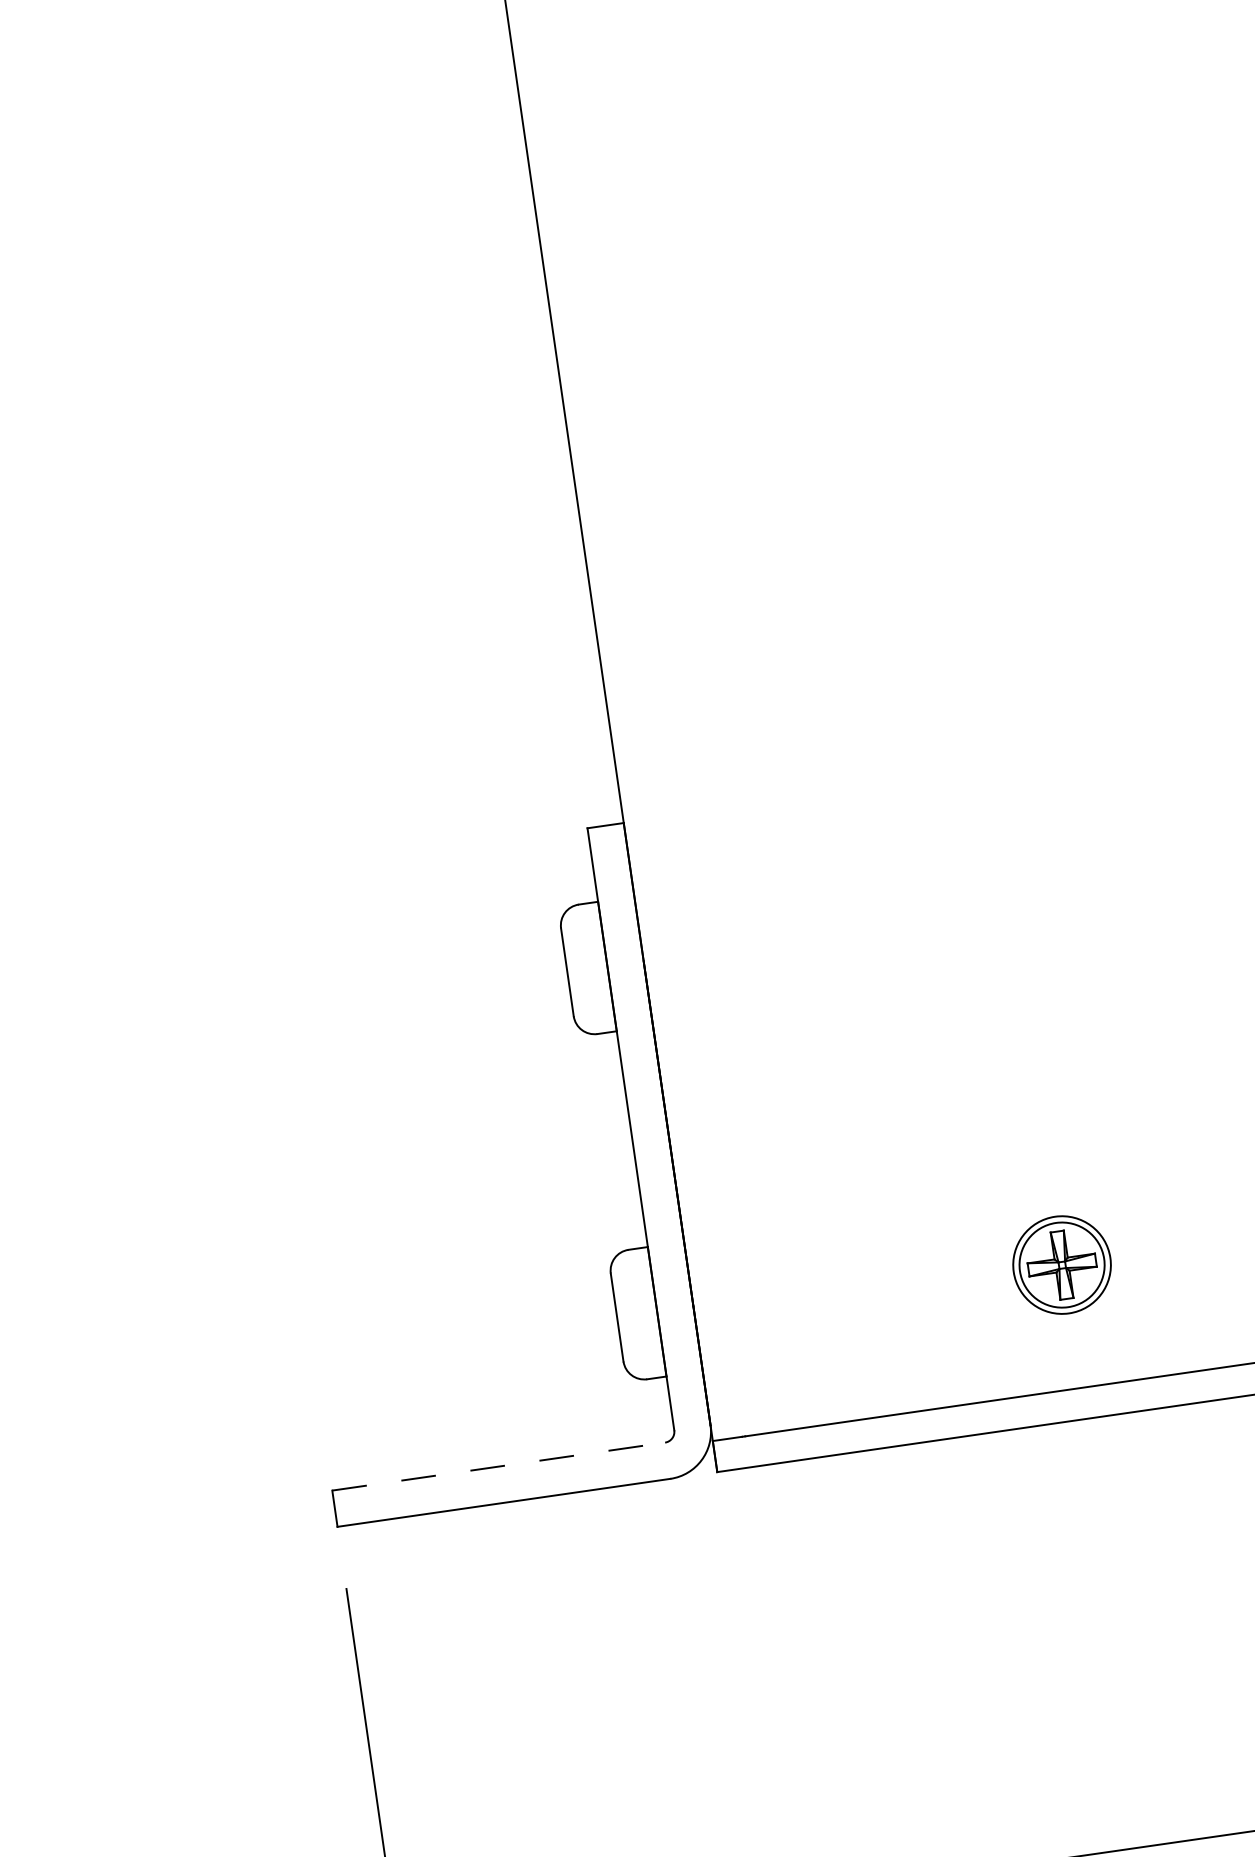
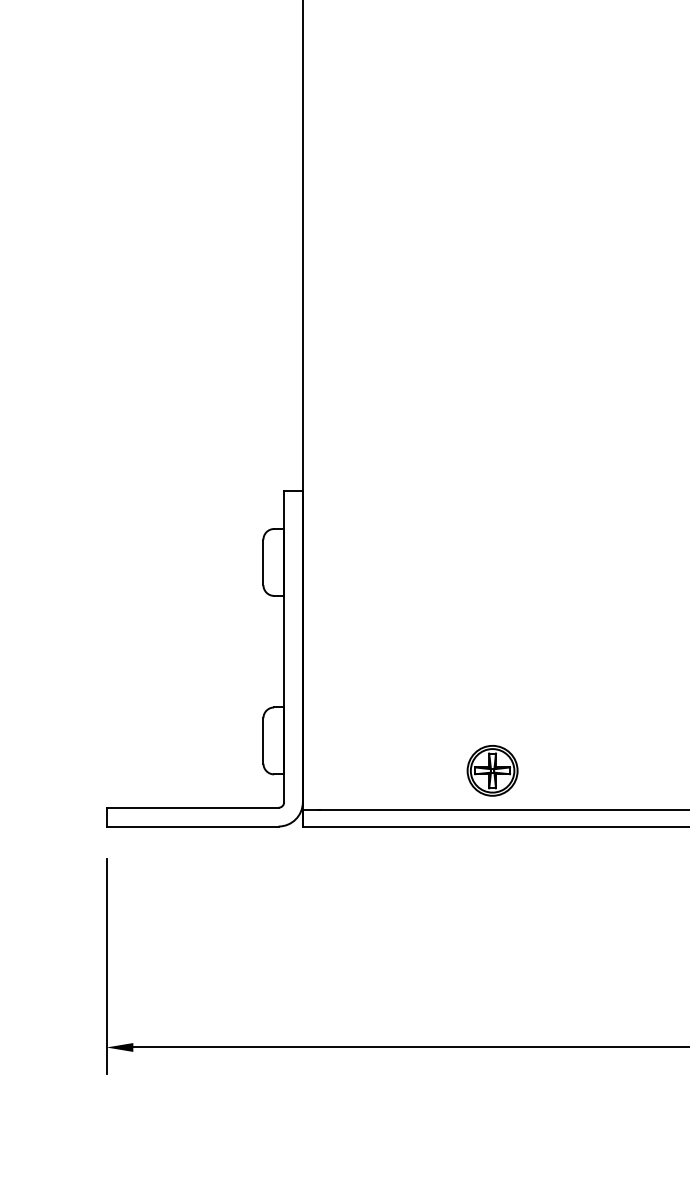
part: (1061, 1264) -> (492, 770), moved
line: (500, 1465) -> (193, 807), dashed -> solid

